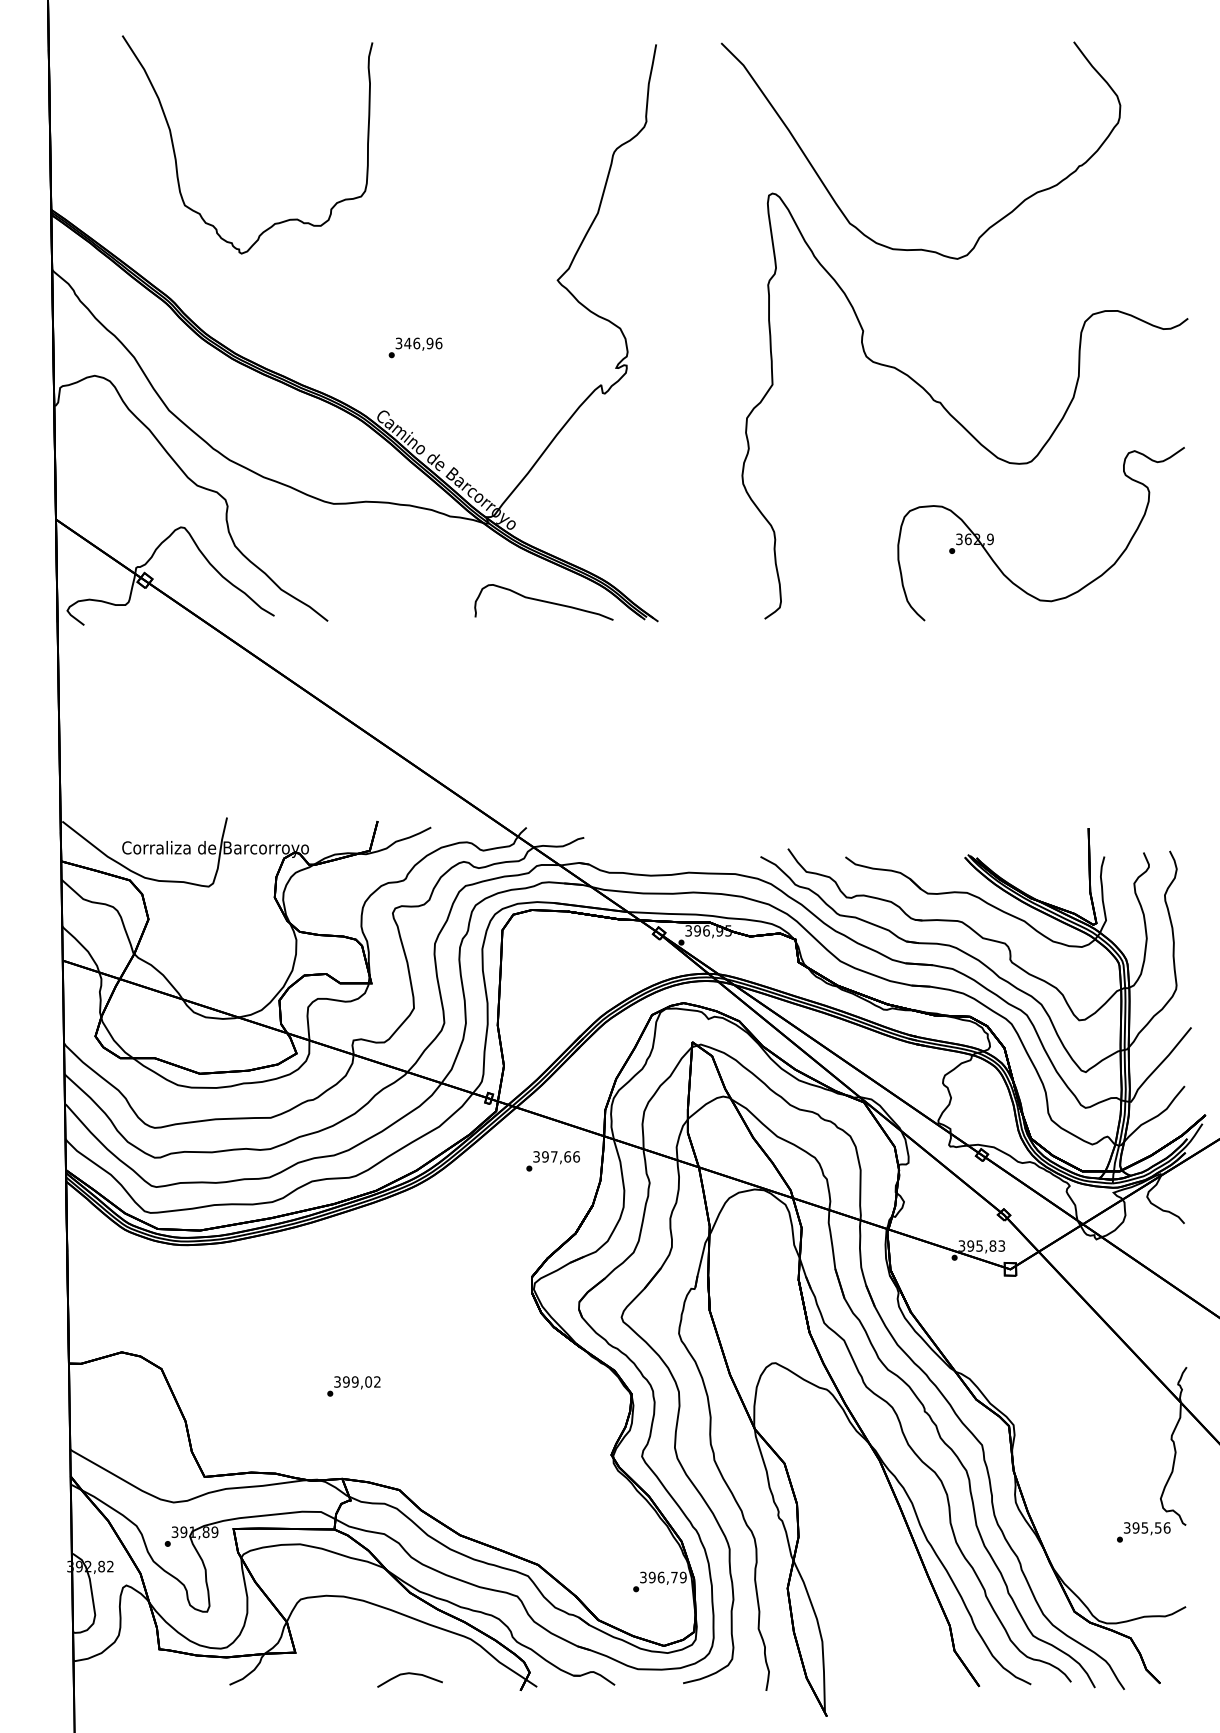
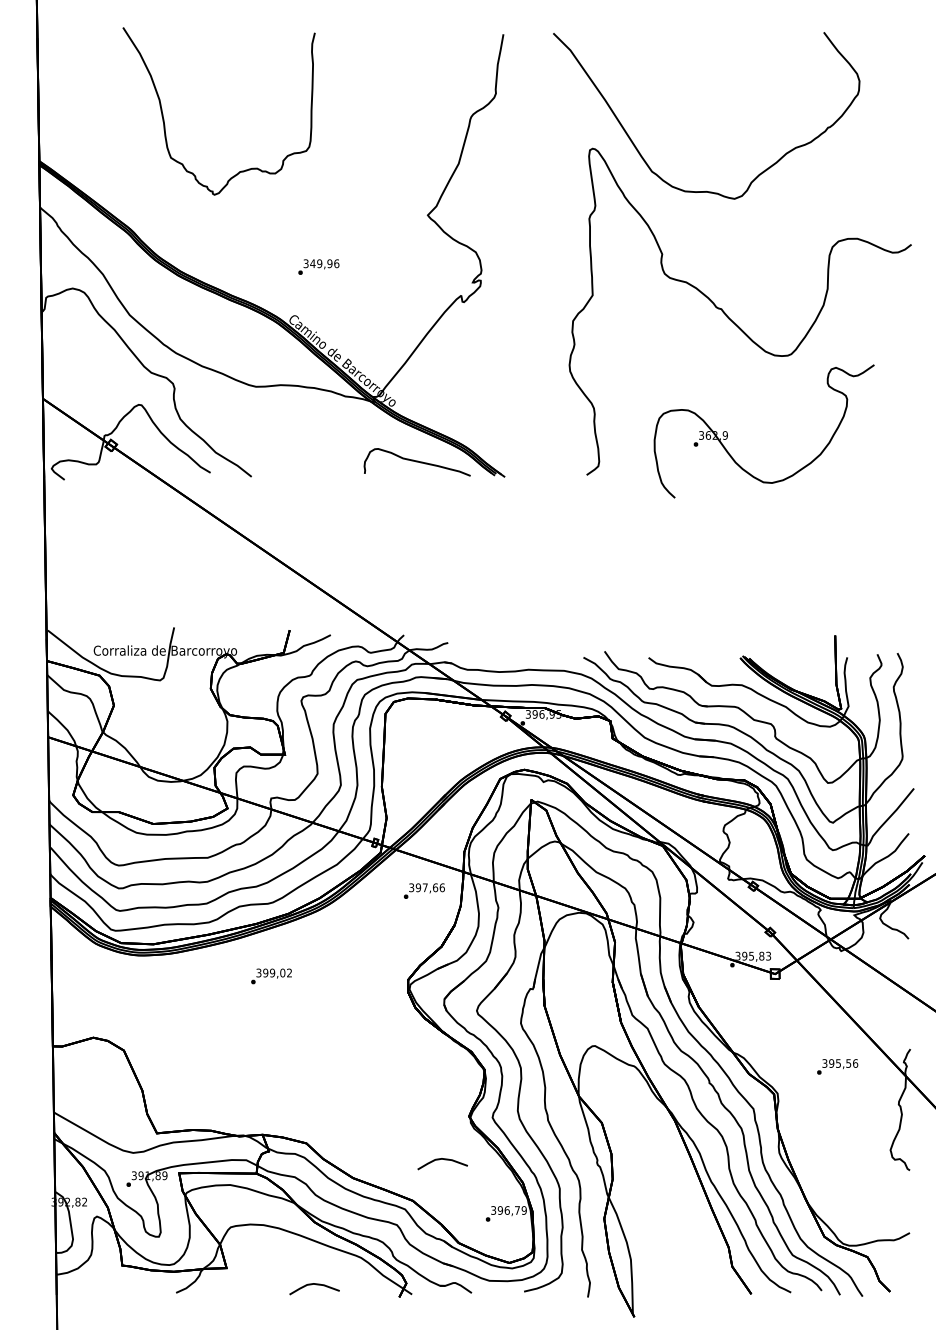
curve: (176, 157) -> (164, 121), moved
text: (416, 343) -> (319, 263), 346,96 -> 349,96
part: (993, 535) -> (727, 432), moved
text: (353, 1386) -> (271, 976), moved
part: (576, 1516) -> (442, 1163), added
text: (1143, 1532) -> (837, 1067), moved

